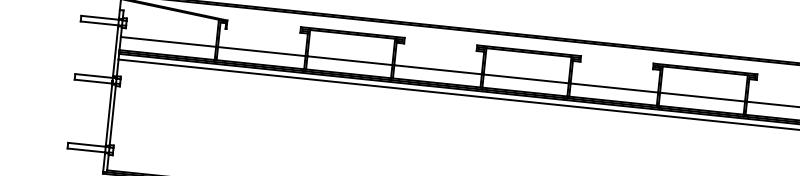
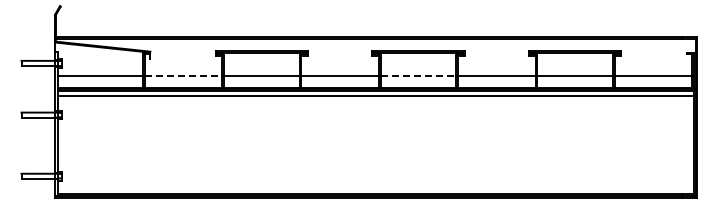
line: (261, 51) -> (183, 75), solid -> dashed
line: (526, 78) -> (418, 75), solid -> dashed

